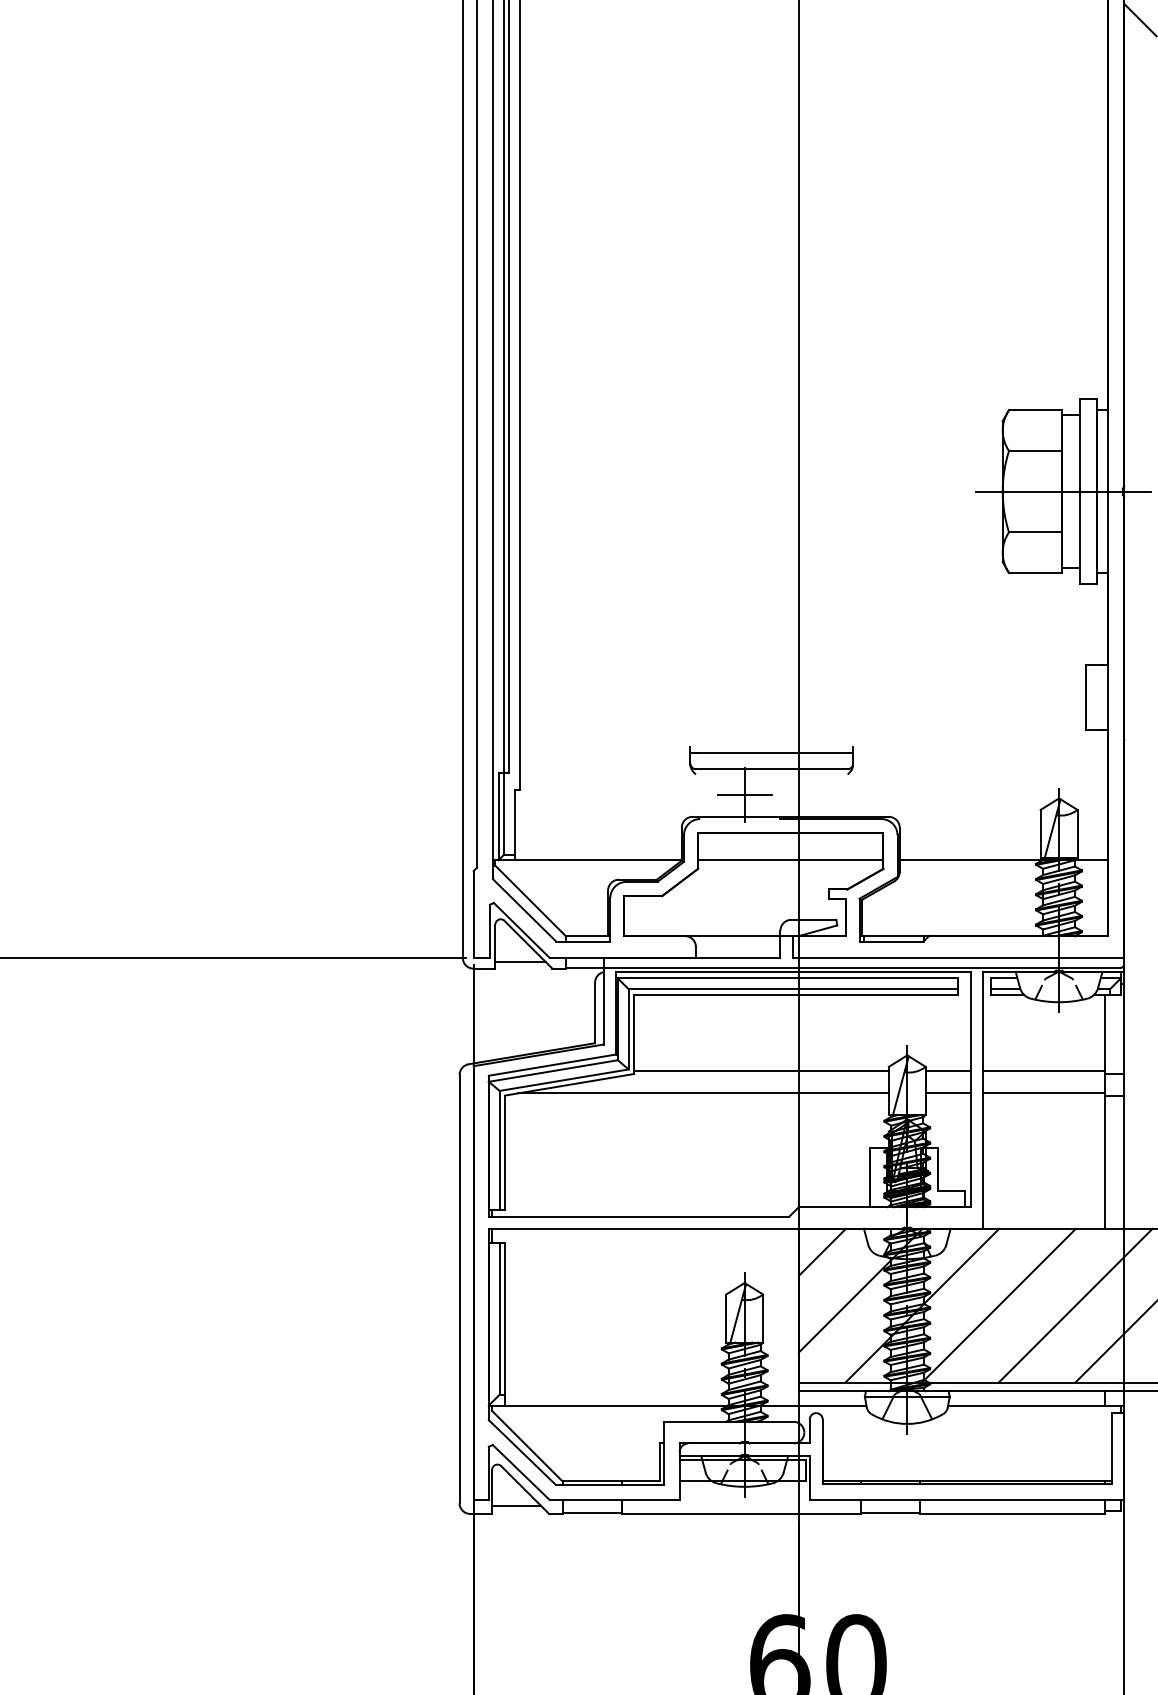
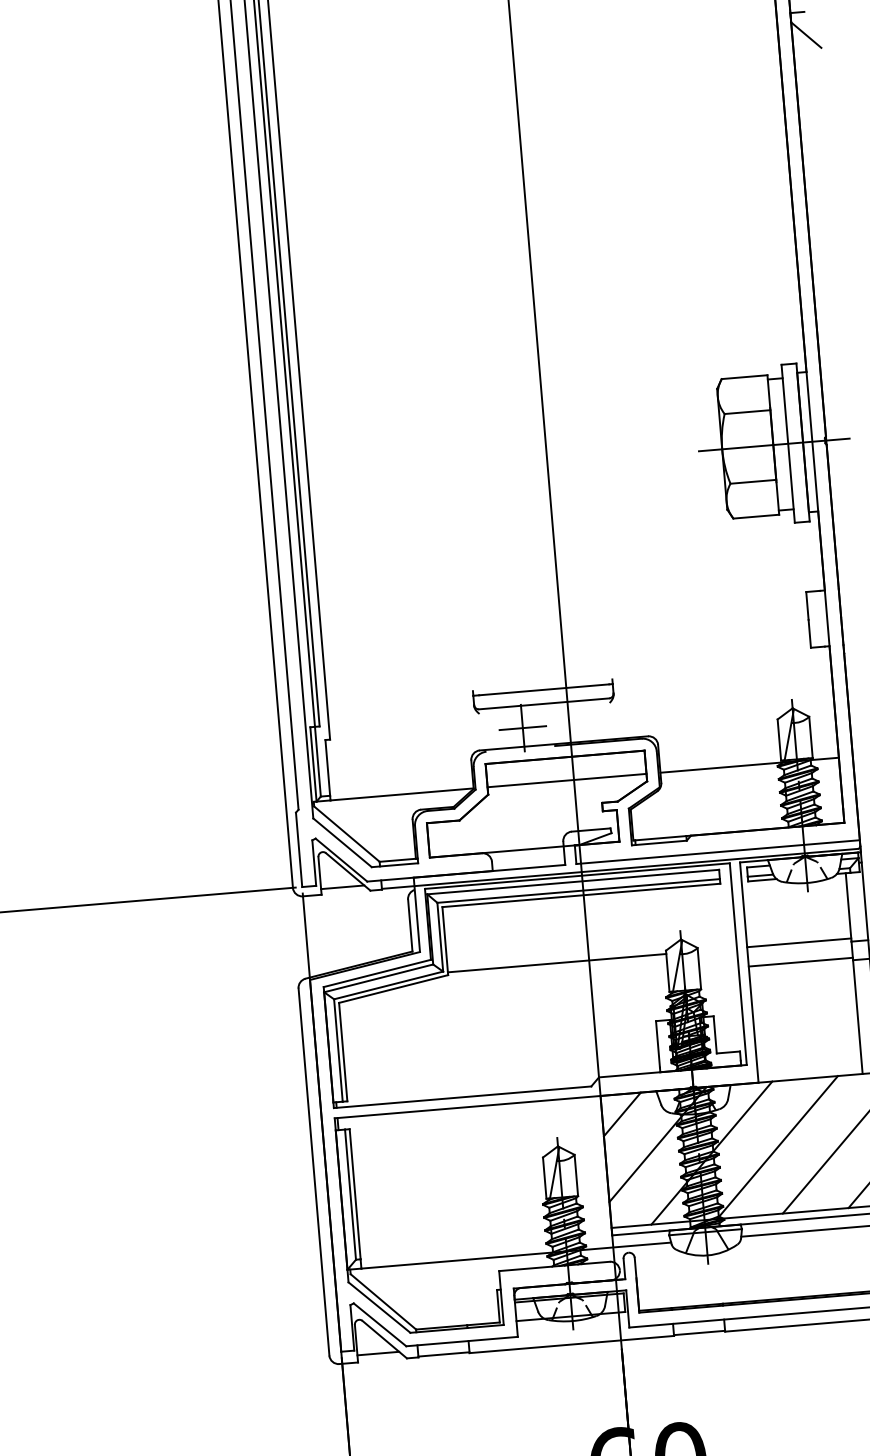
line: (948, 1070) -> (717, 949), removed
line: (703, 1093) -> (509, 986), removed
line: (948, 1093) -> (719, 969), removed

